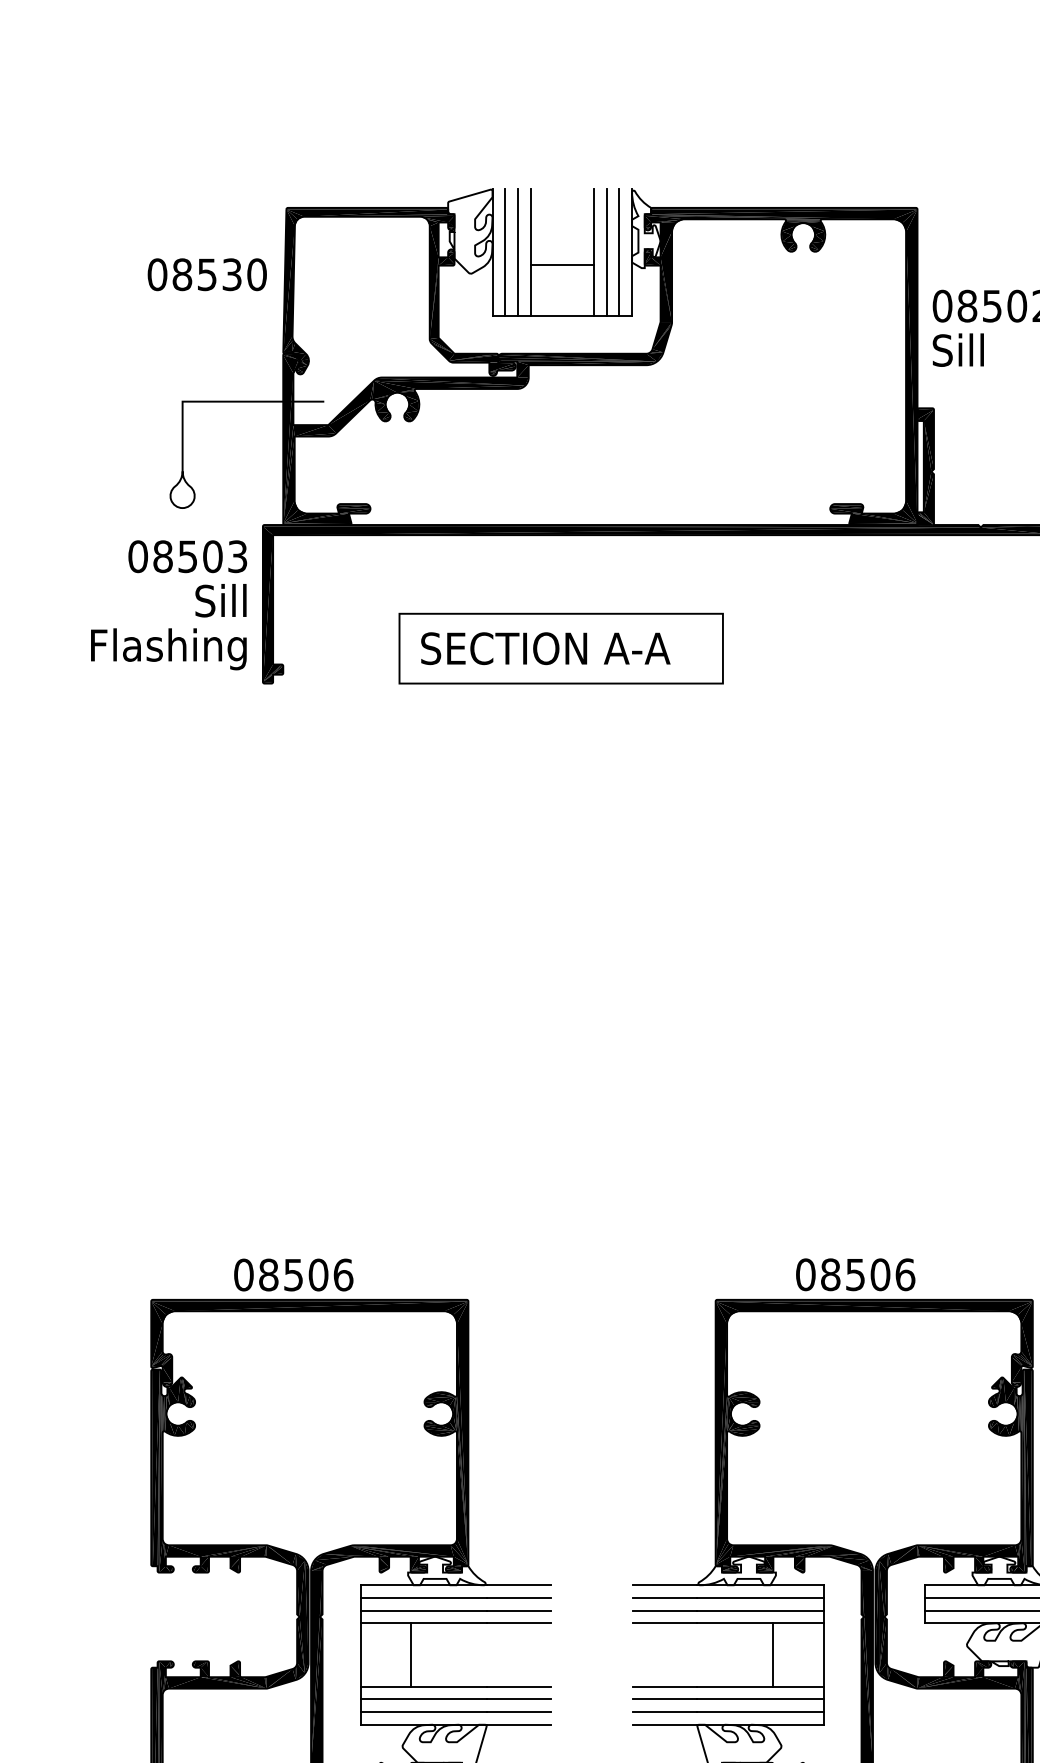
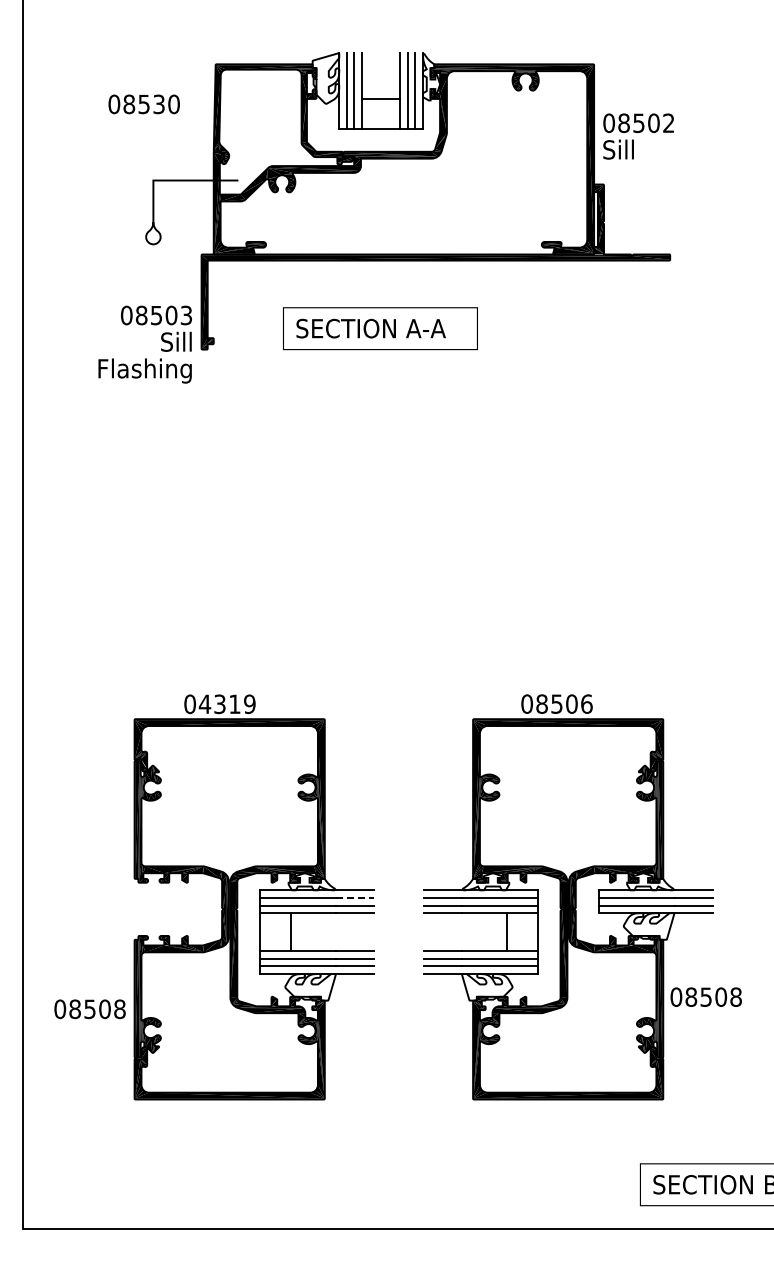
text: (206, 274) -> (143, 104), moved
text: (167, 605) -> (144, 344), moved
text: (304, 1275) -> (226, 704), 08506 -> 04319
line: (519, 1597) -> (355, 897), solid -> dashed

